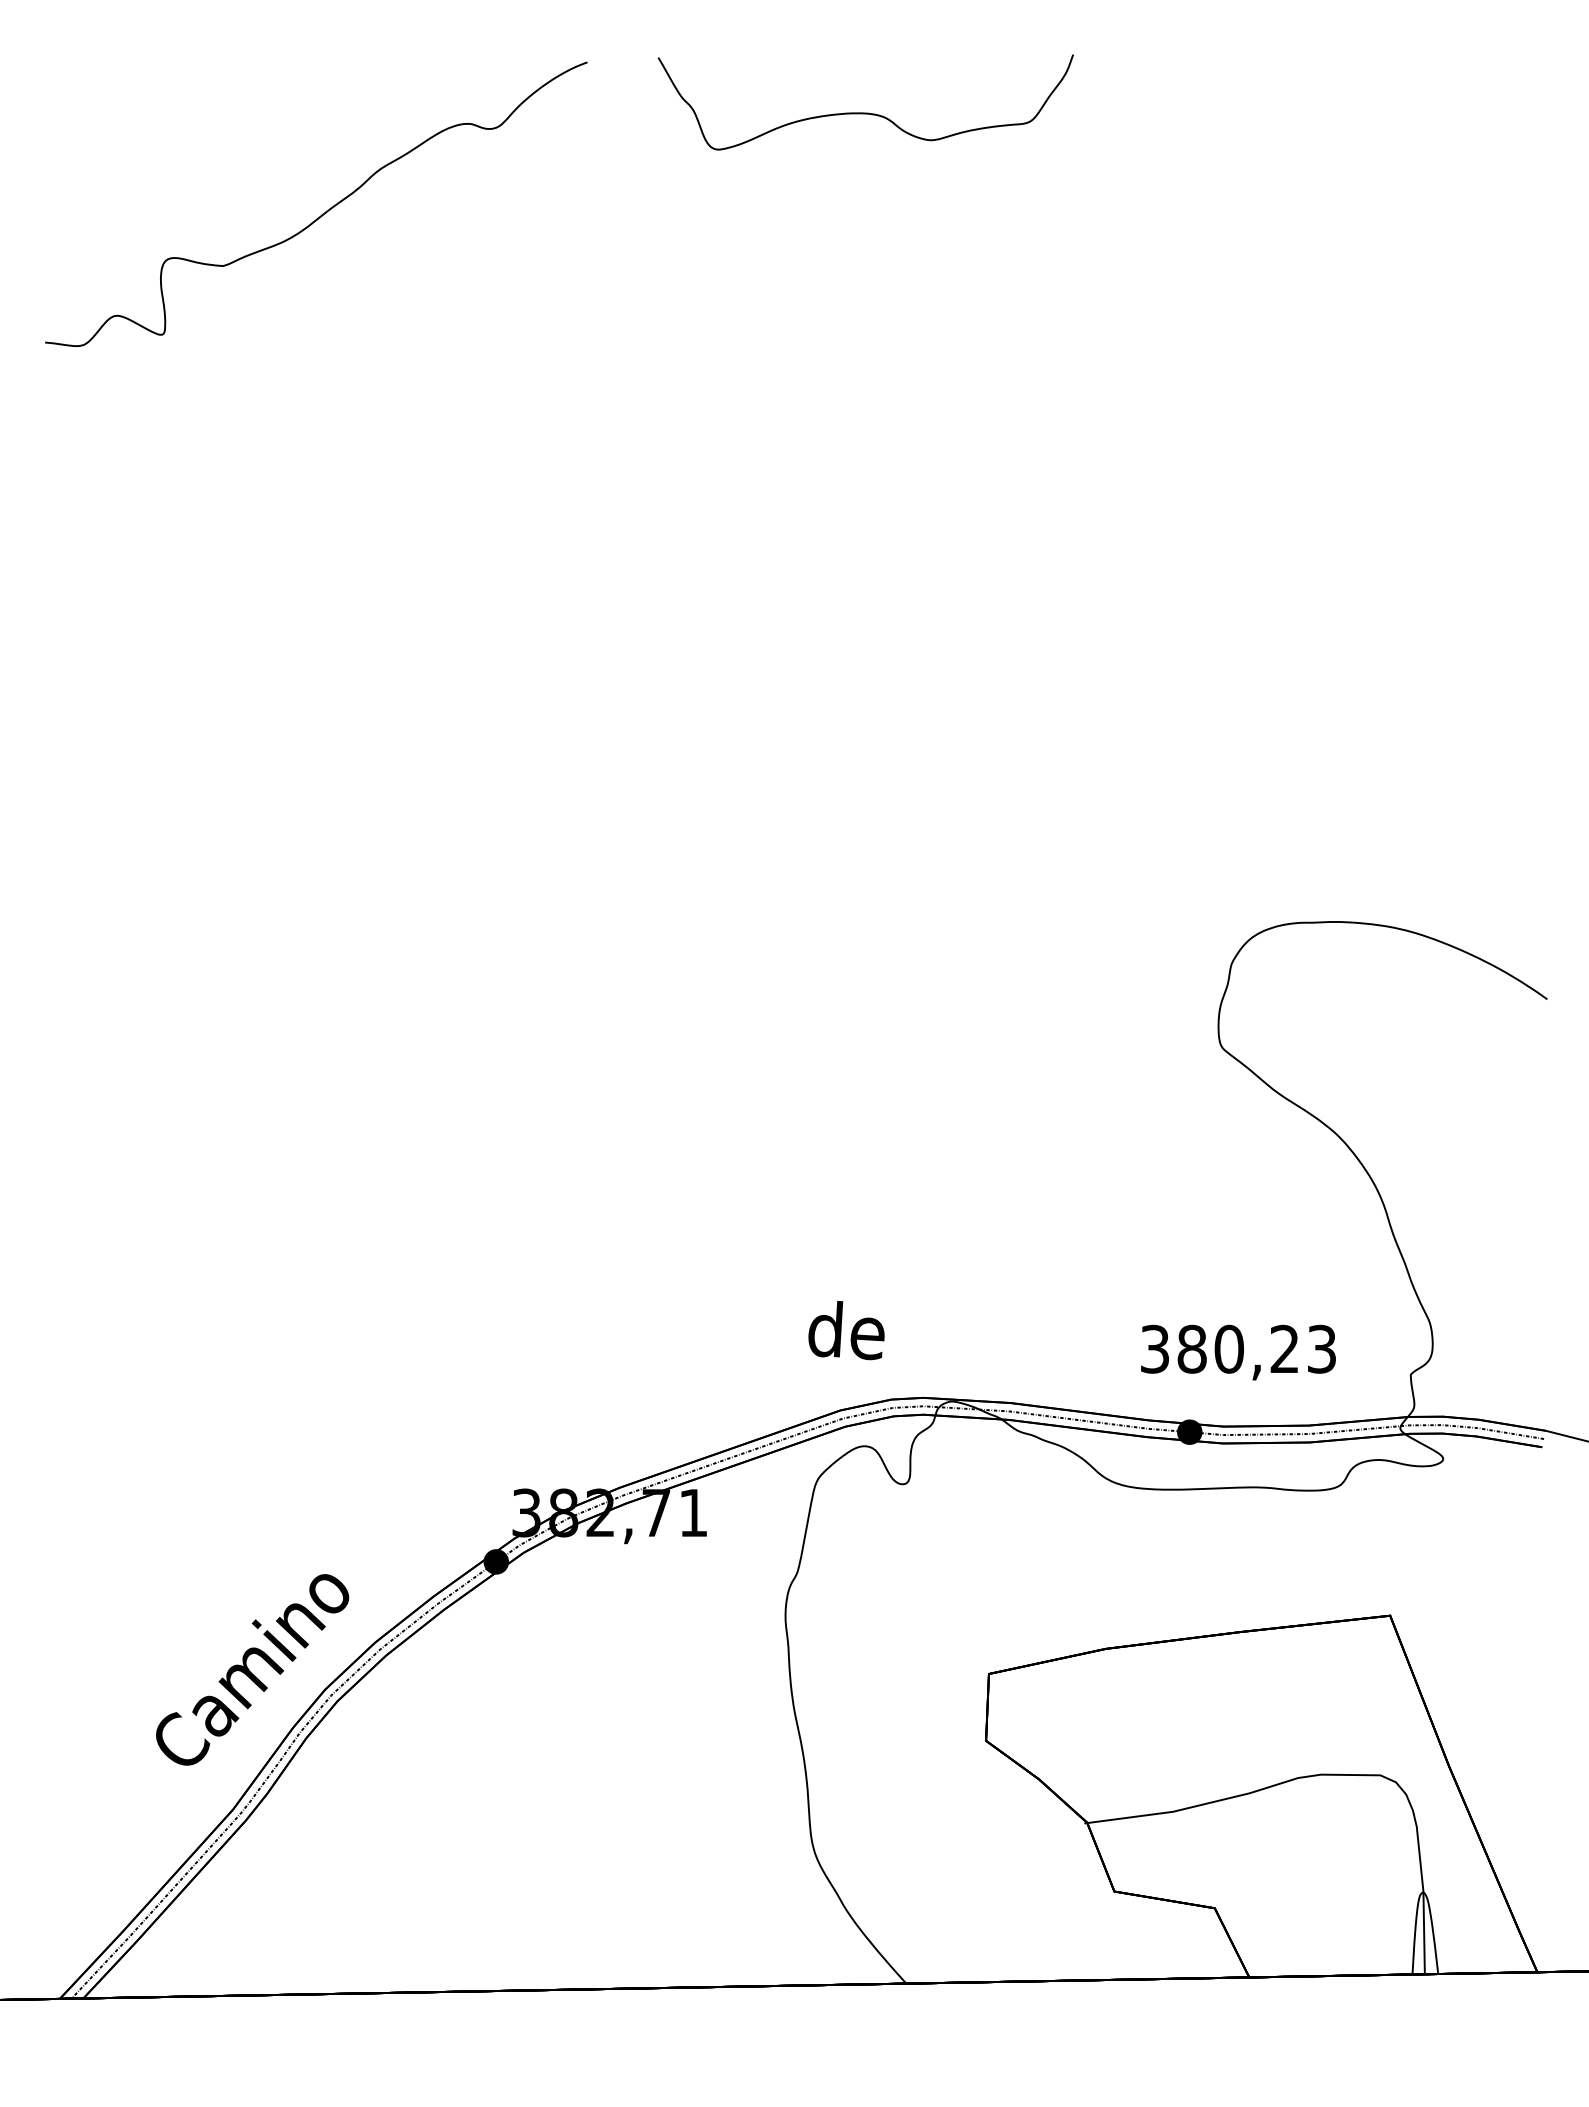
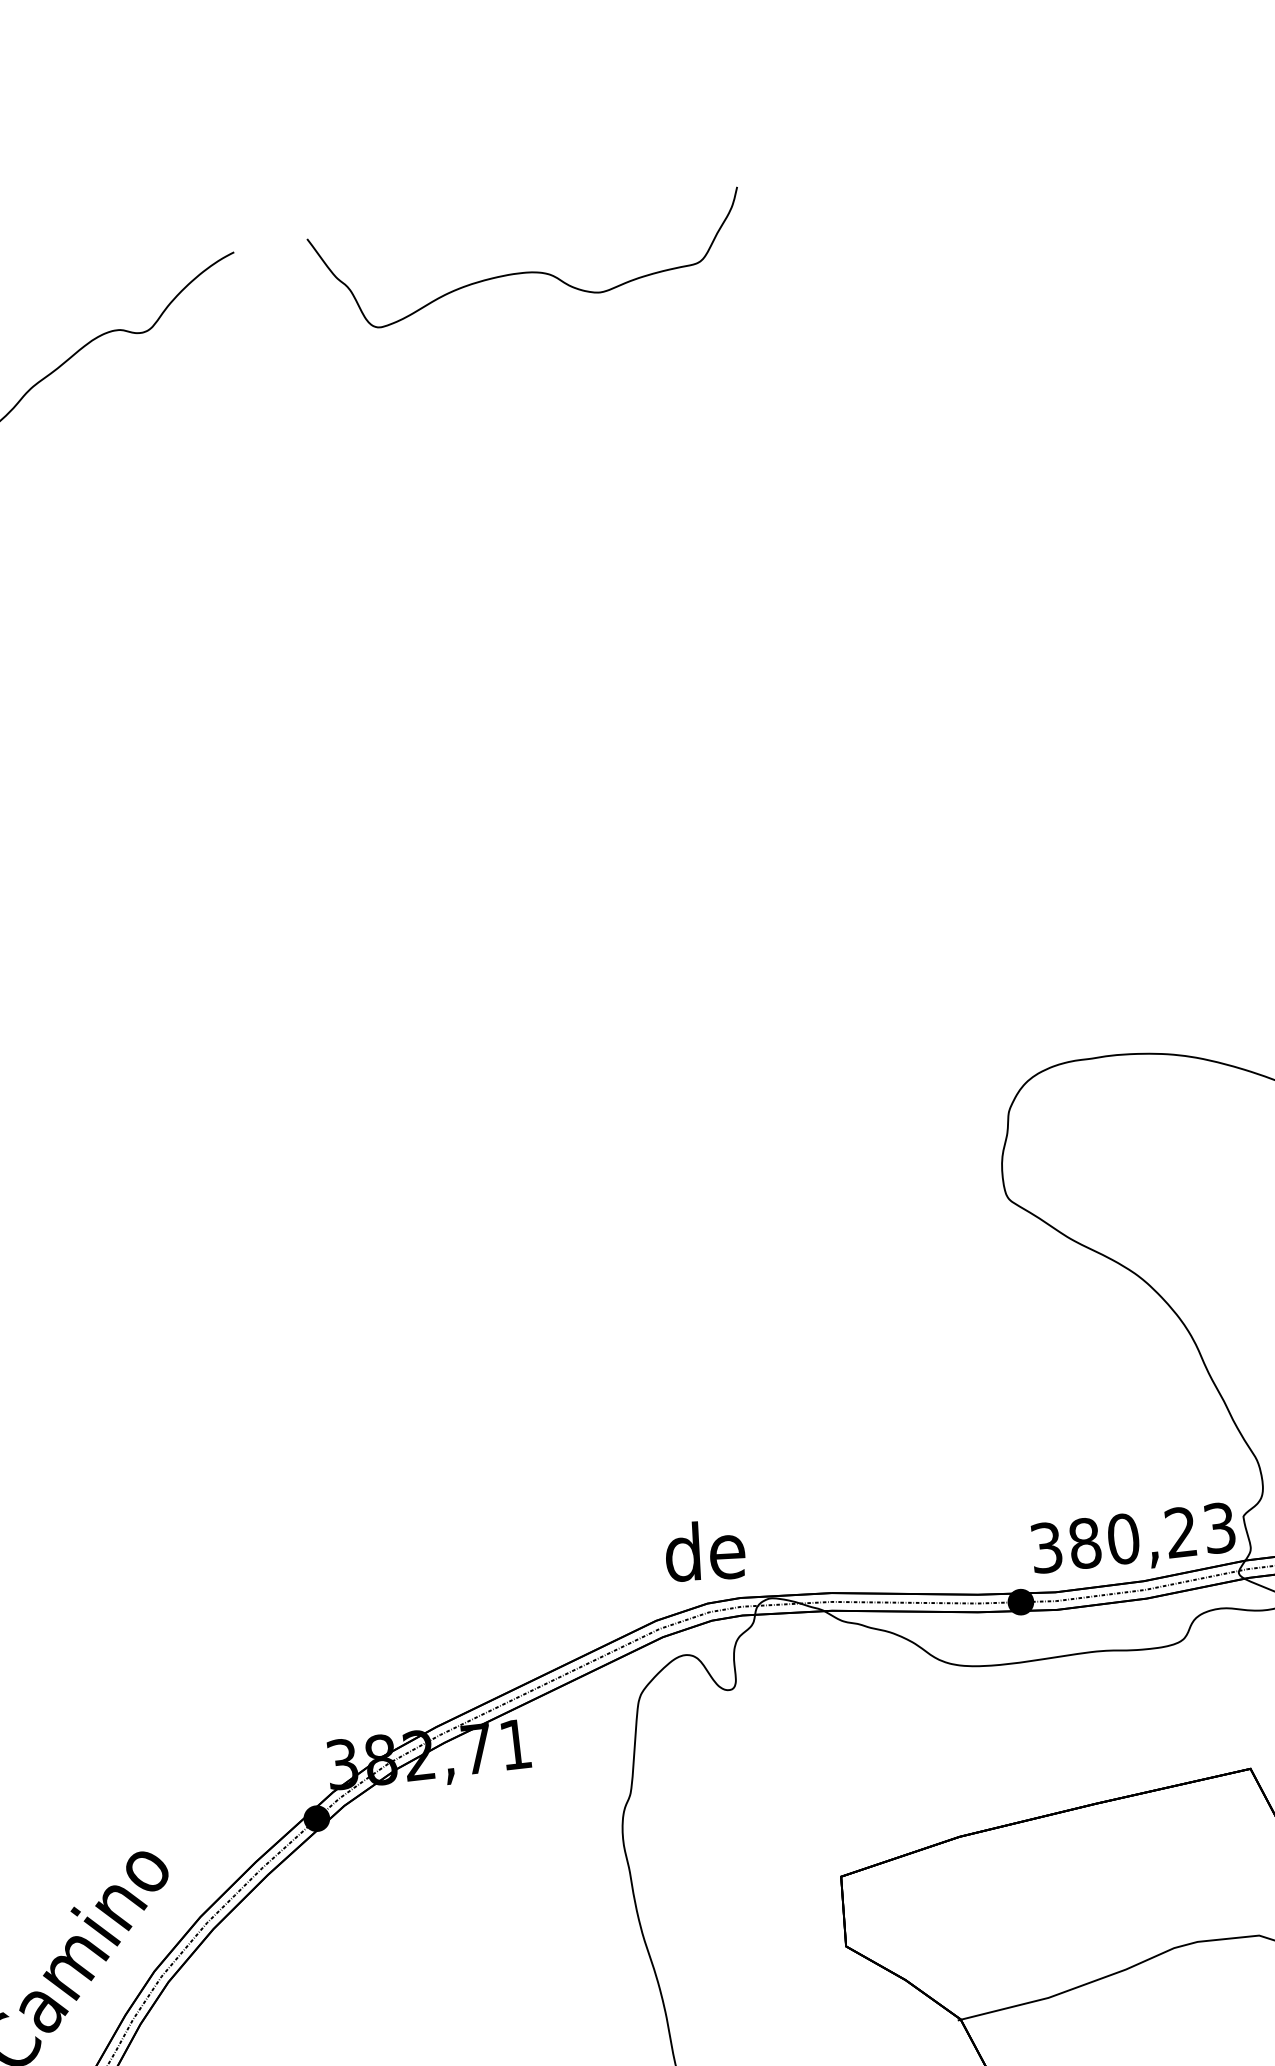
text: (846, 1330) -> (704, 1551), moved
text: (1238, 1352) -> (1133, 1541), moved

